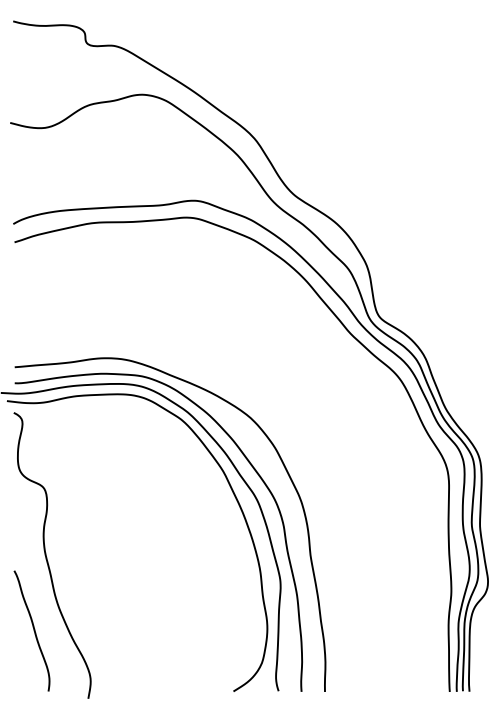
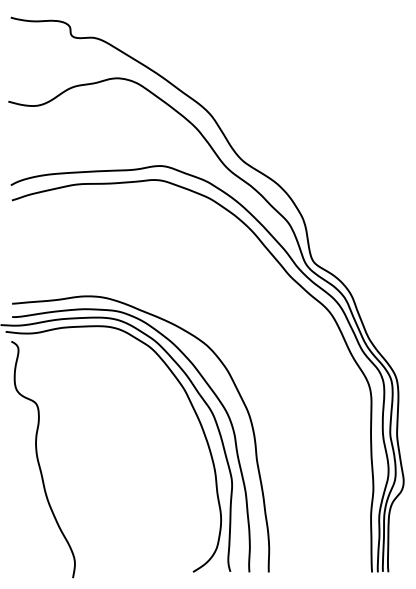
curve: (33, 630) -> (27, 521), removed

